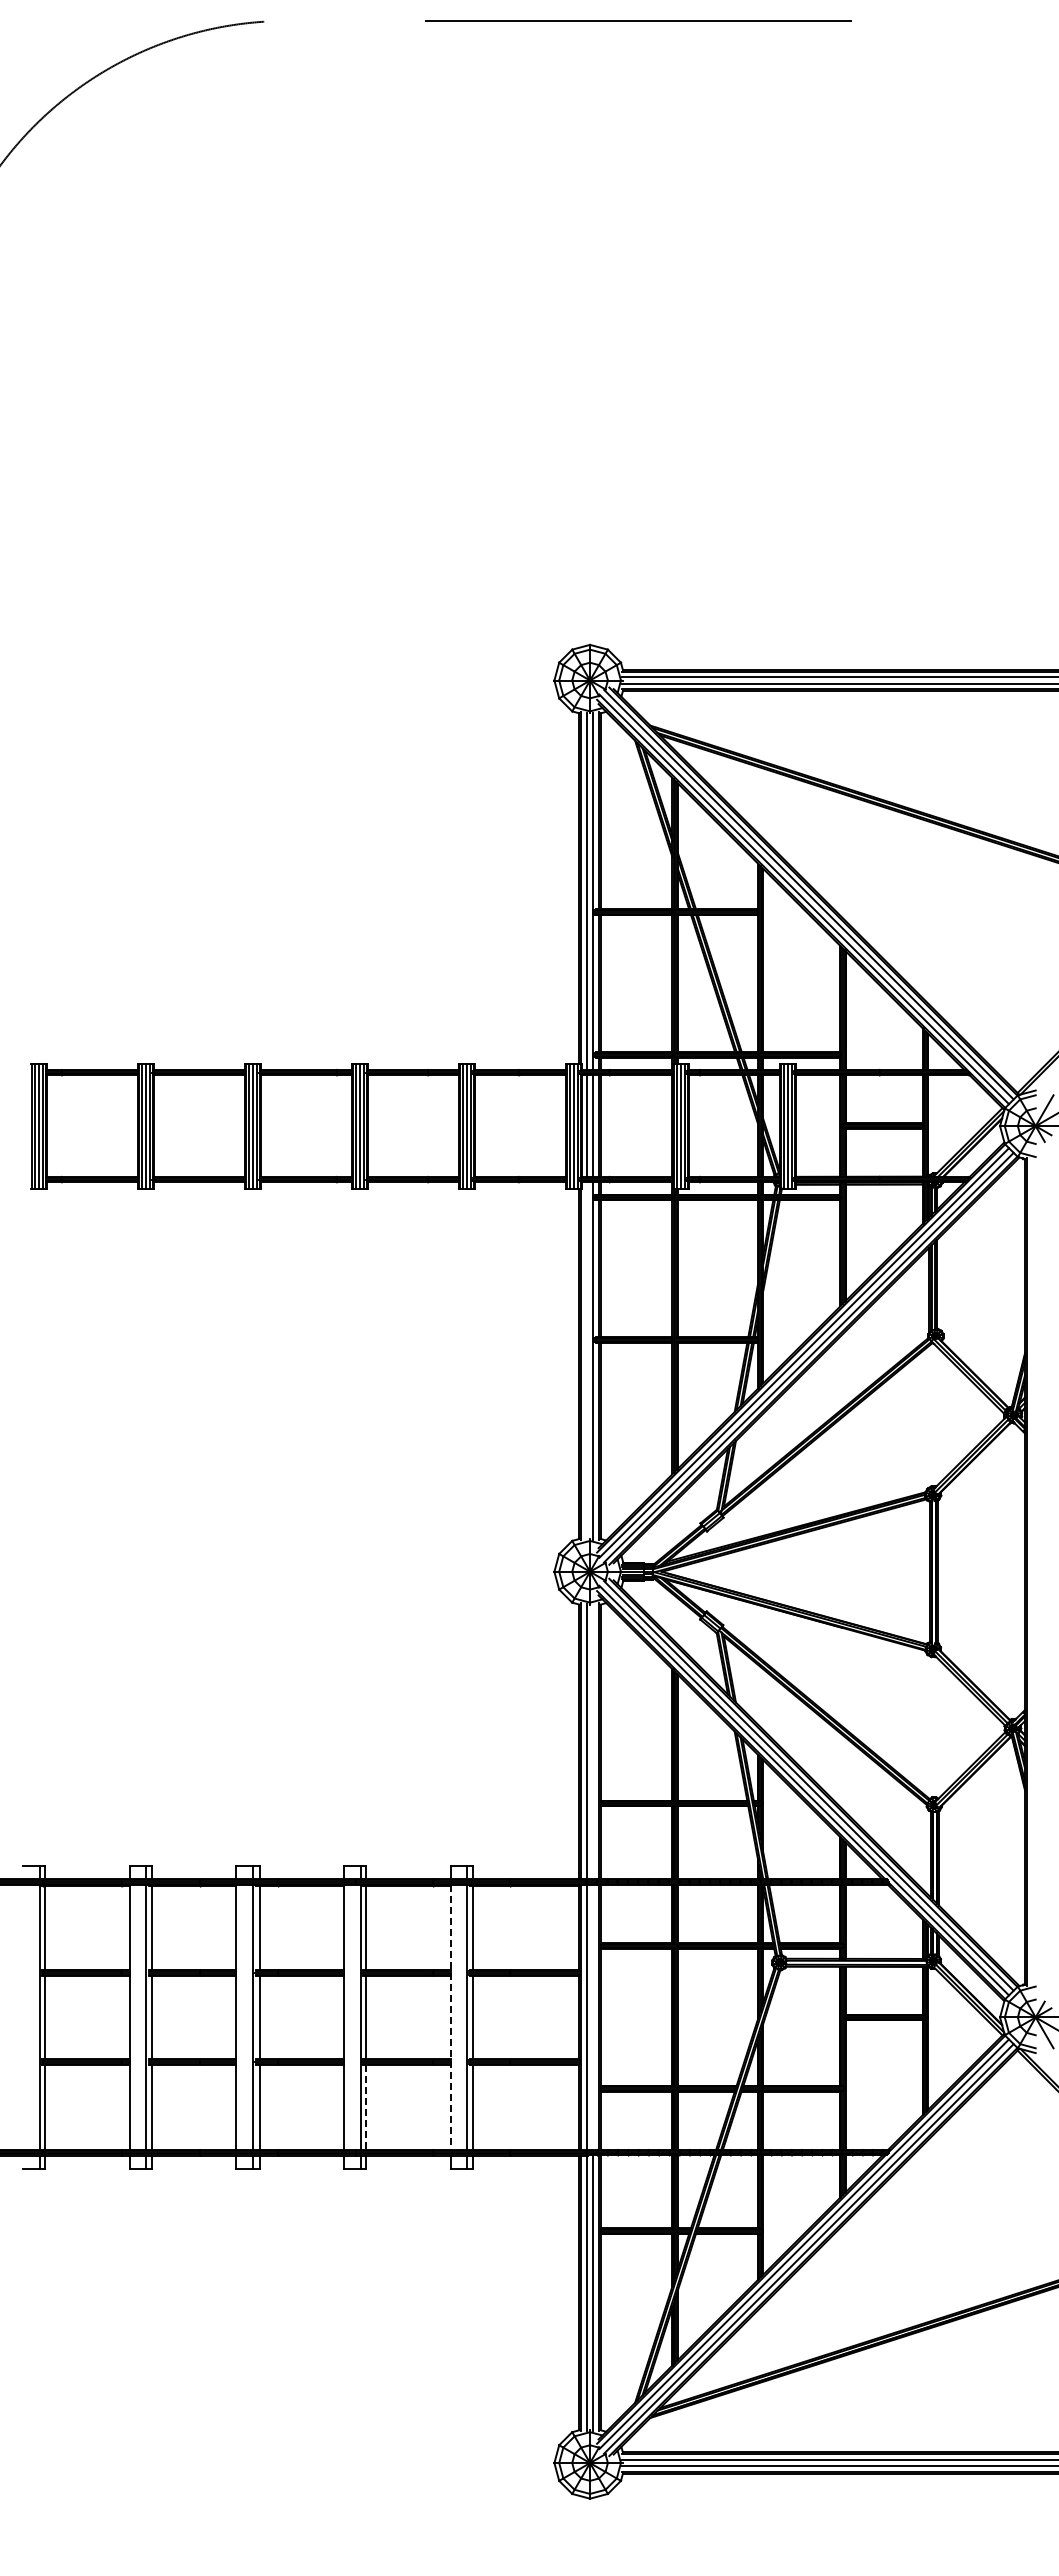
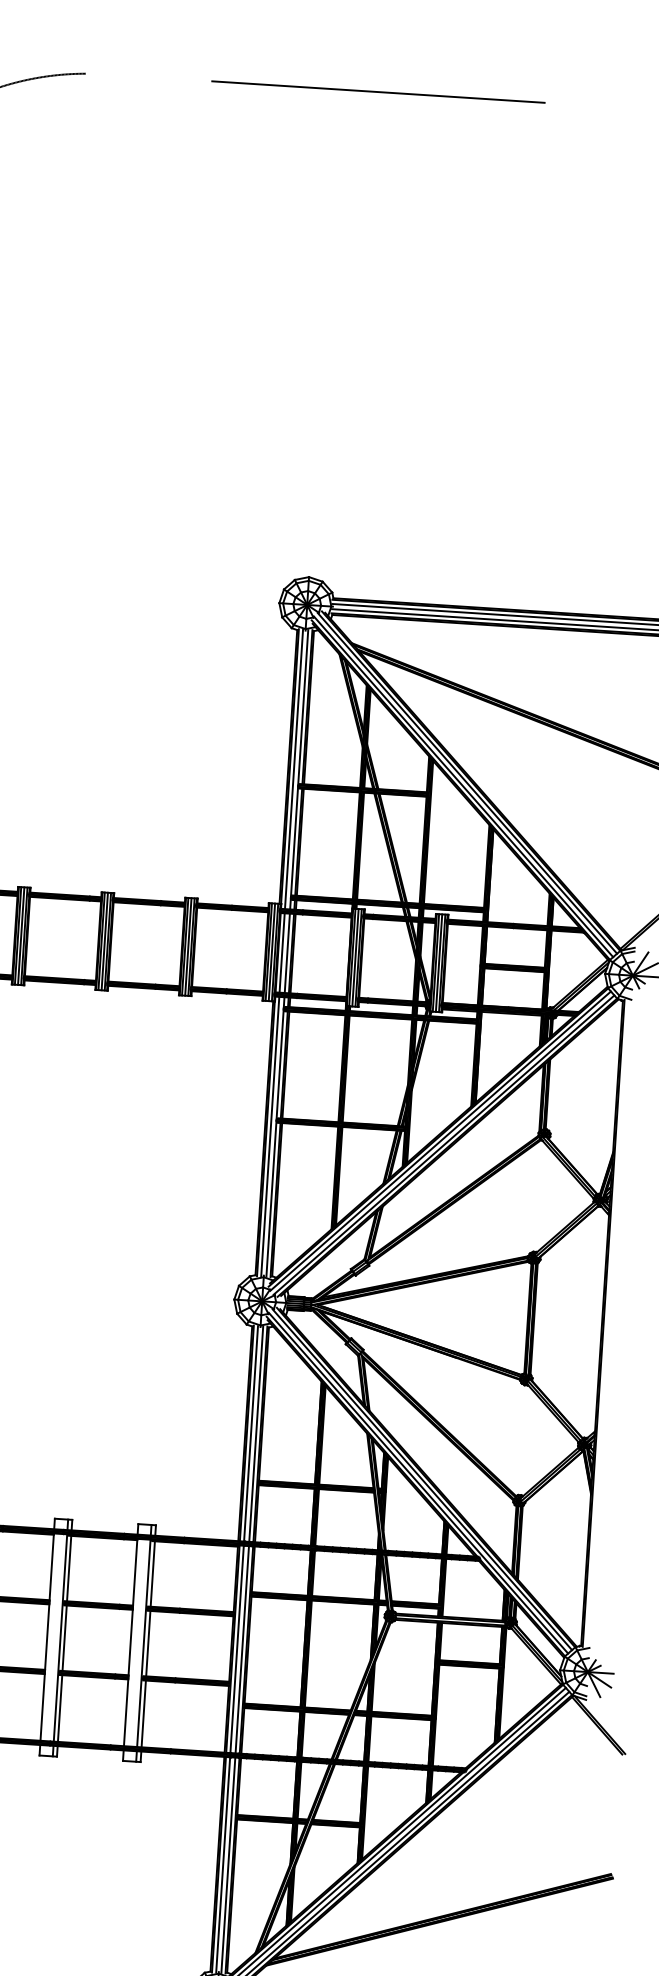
line: (586, 1360) -> (270, 1136), added
line: (593, 1741) -> (256, 1434), added
line: (450, 2017) -> (130, 1642), dashed -> solid
line: (593, 2017) -> (242, 1649), added
line: (366, 2107) -> (60, 1708), dashed -> solid

